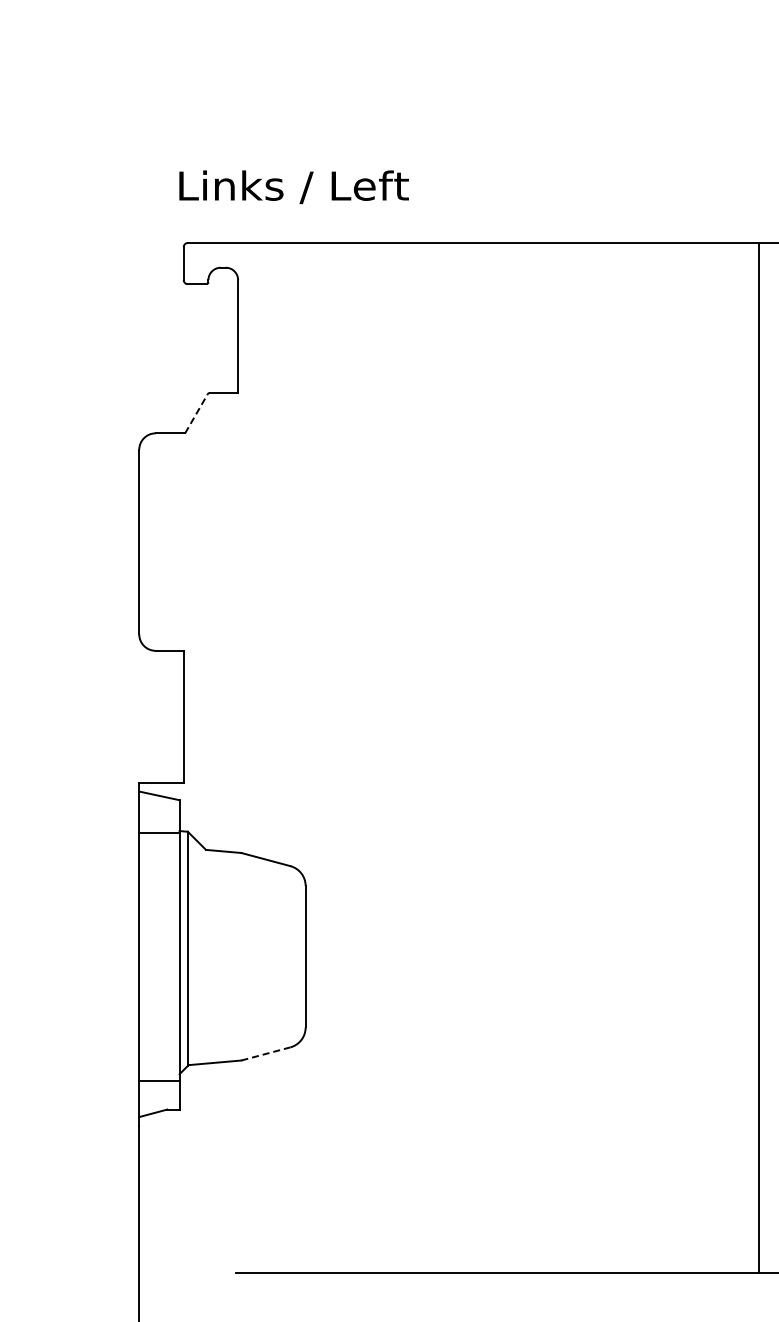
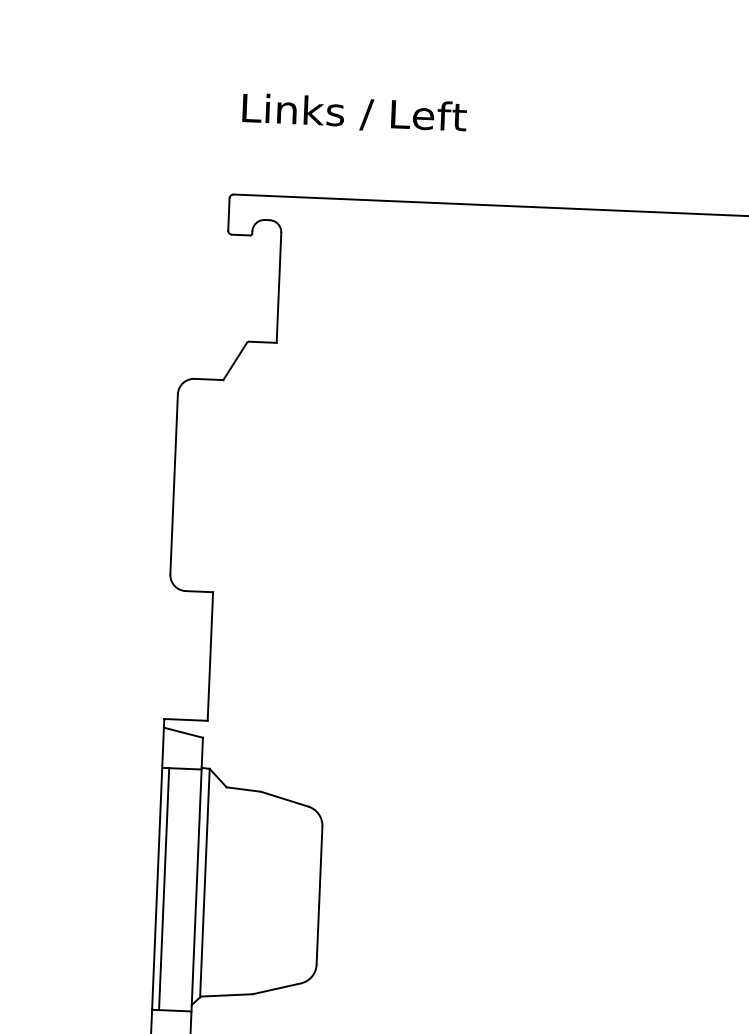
text: (293, 187) -> (354, 114), moved
line: (196, 413) -> (235, 361), dashed -> solid
line: (146, 956) -> (164, 888), added
line: (266, 1053) -> (277, 988), dashed -> solid

